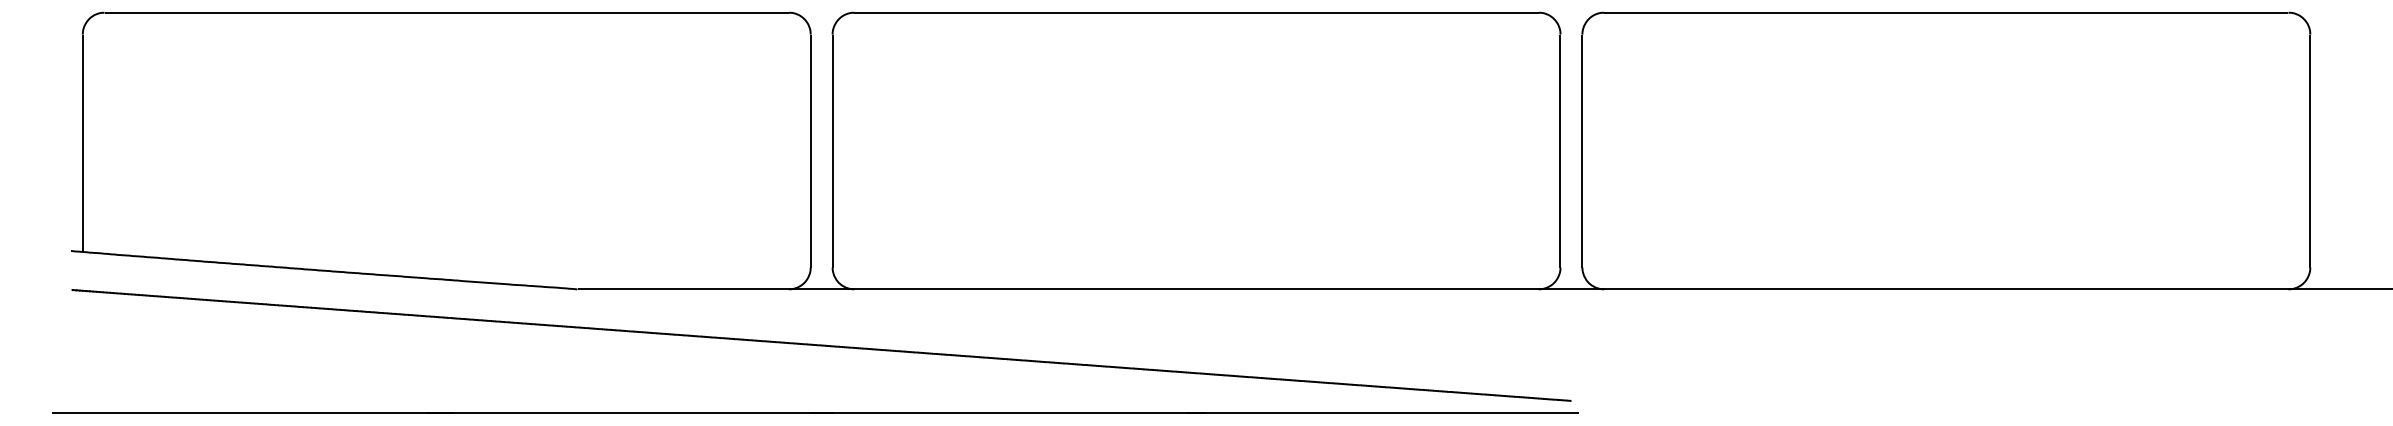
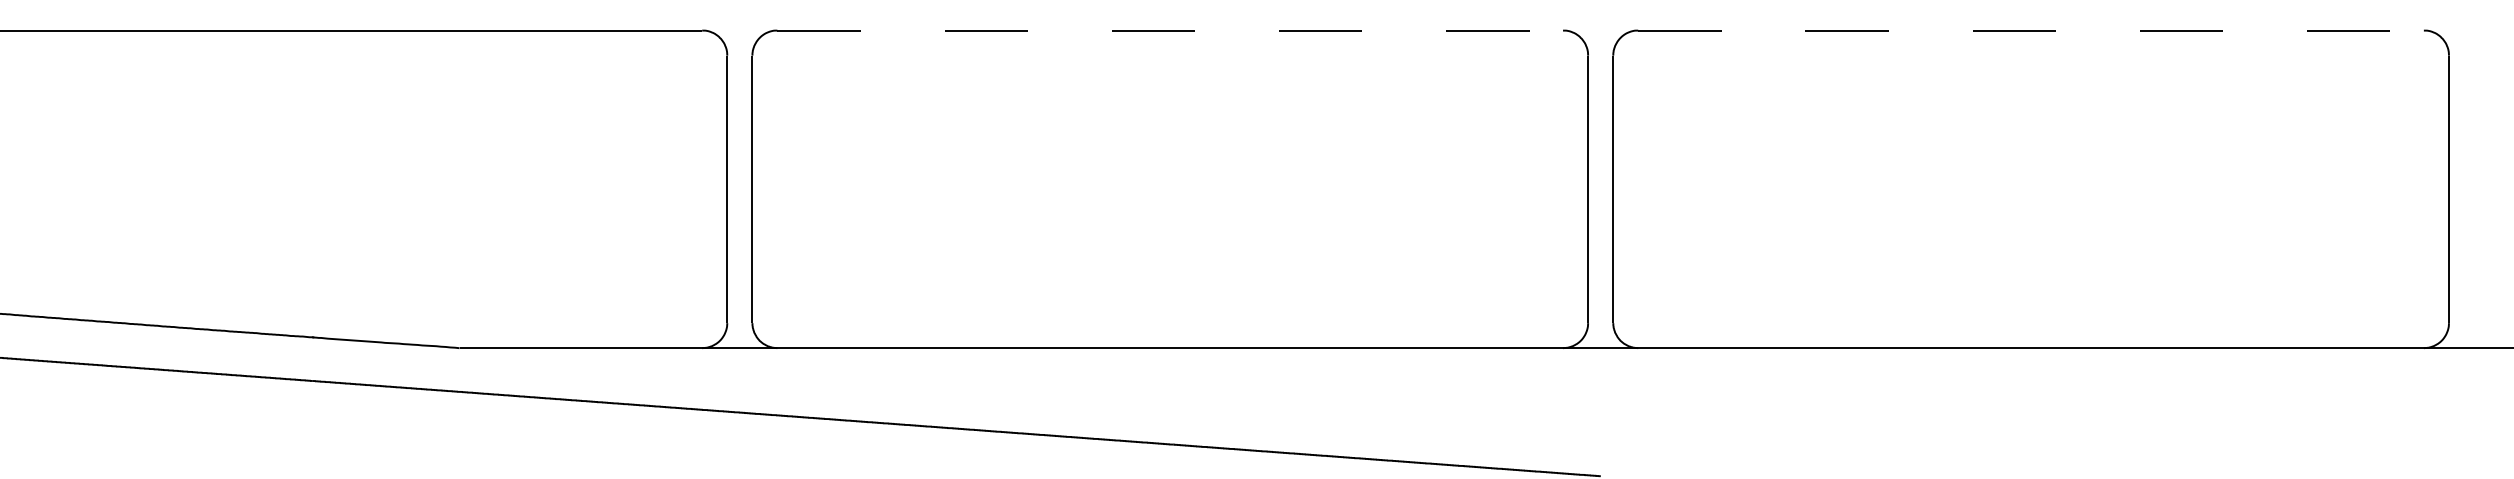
line: (1196, 12) -> (1170, 30), solid -> dashed
line: (1946, 12) -> (2031, 30), solid -> dashed

